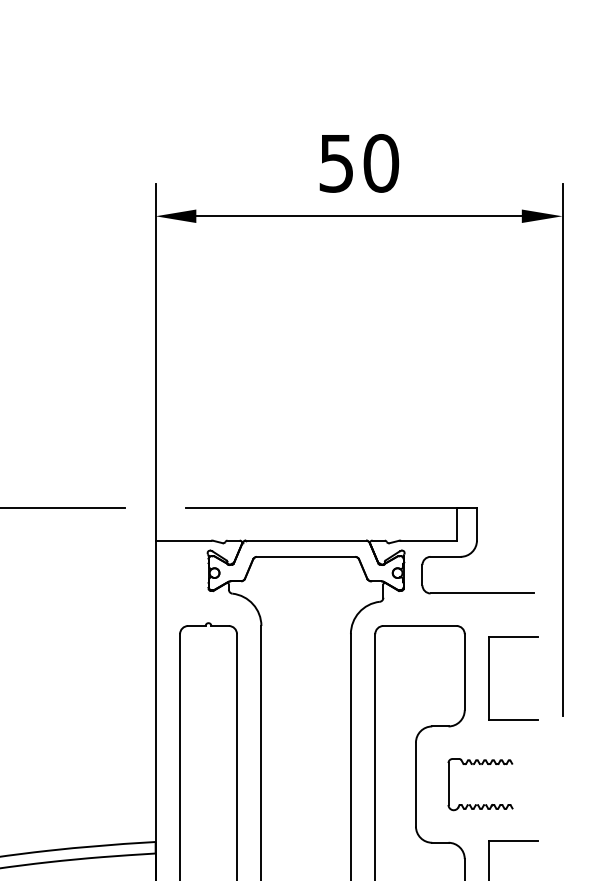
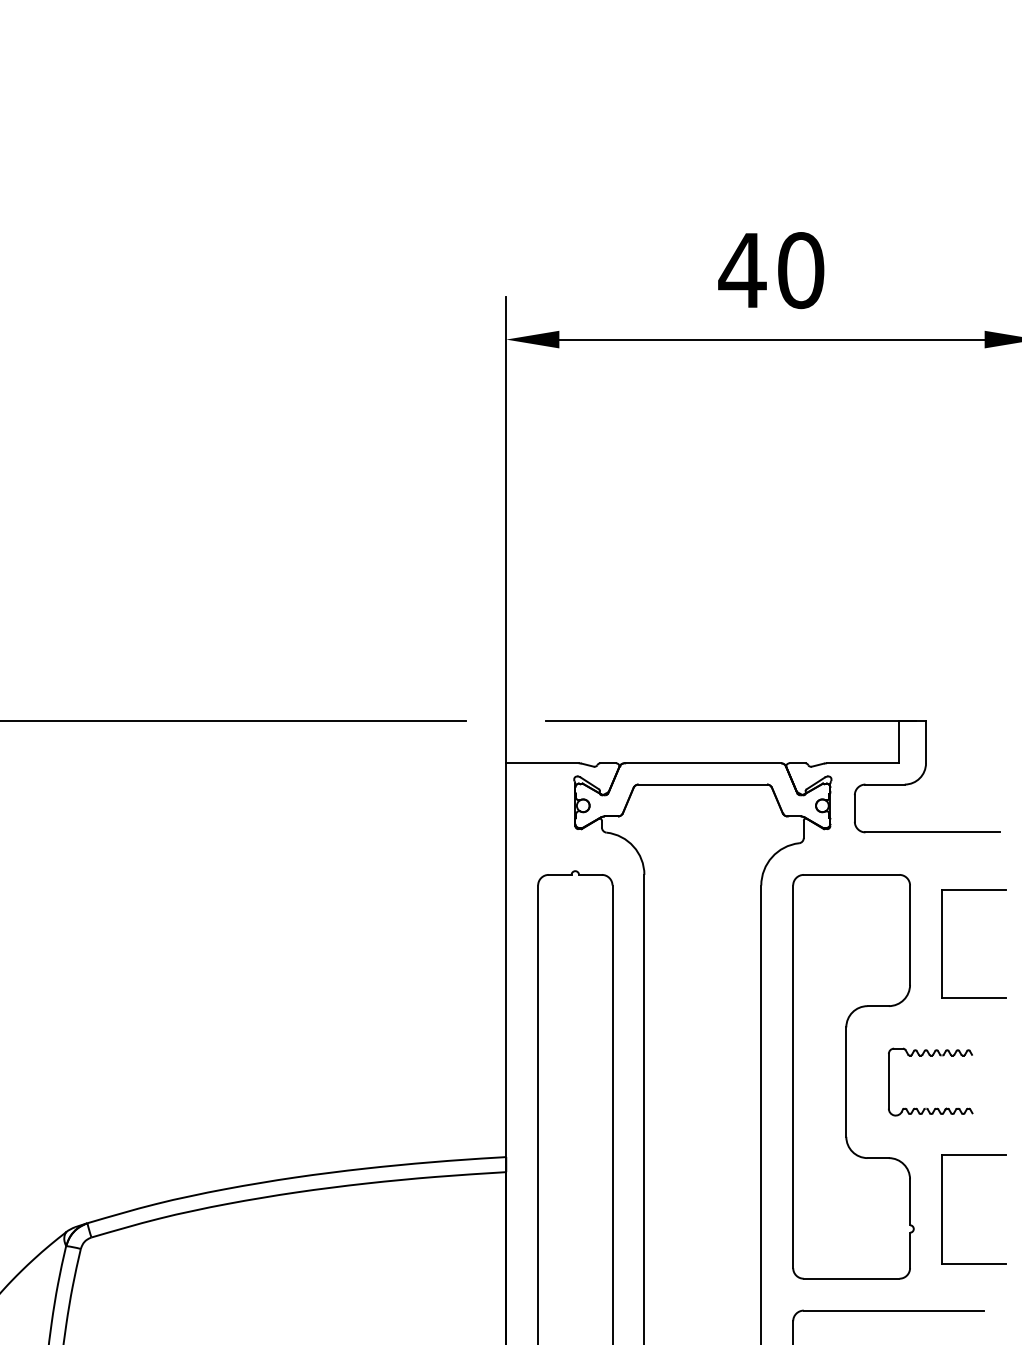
text: (336, 164) -> (742, 271), 50 -> 40

